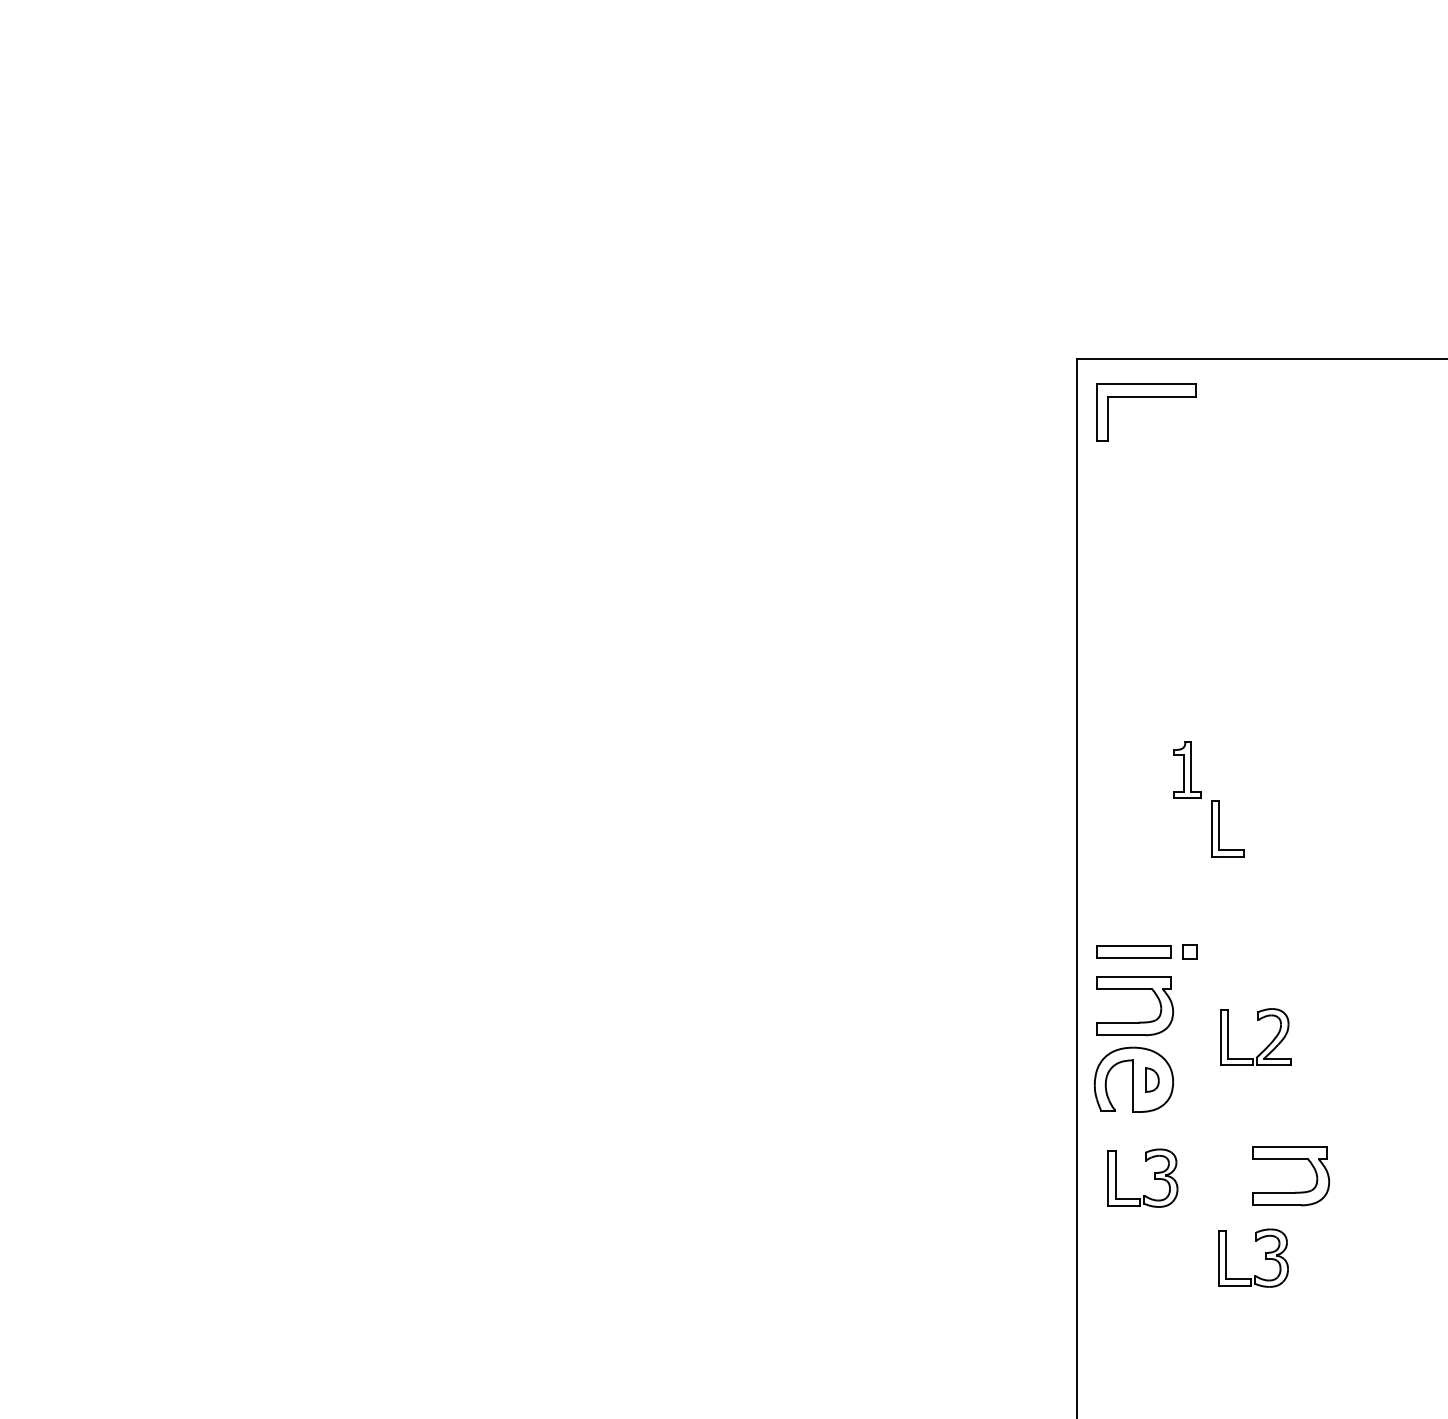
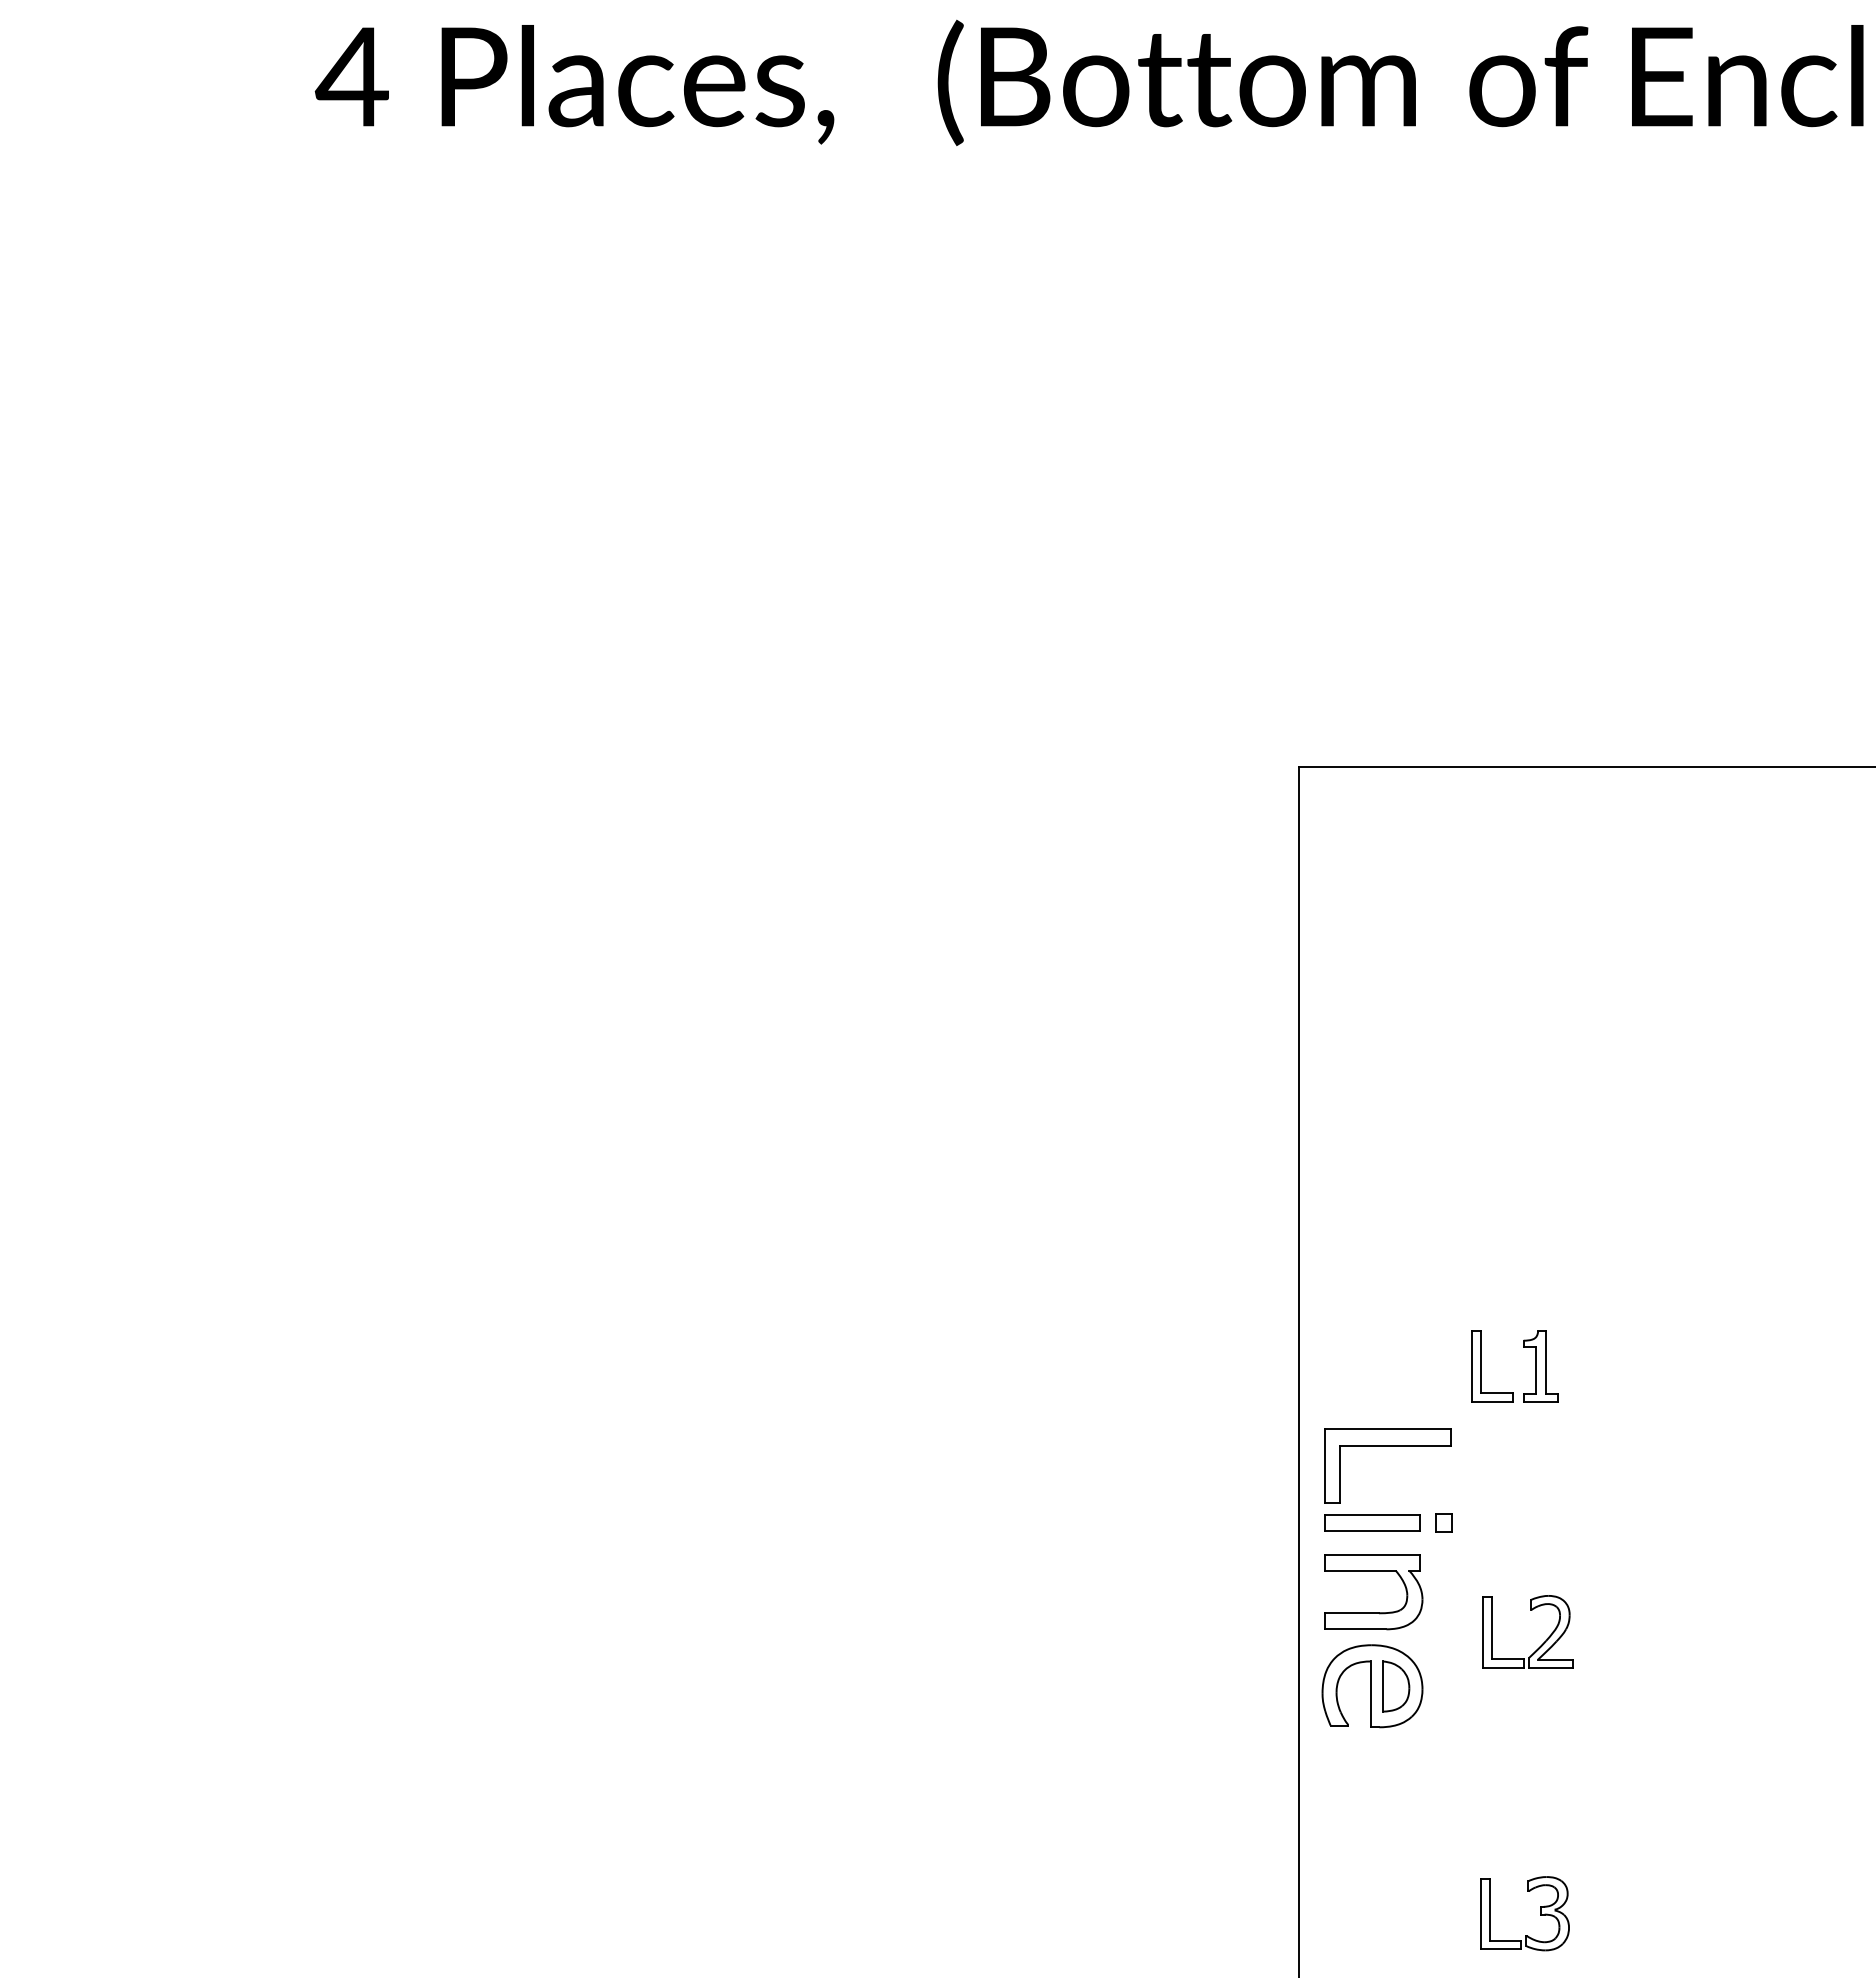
part: (1145, 397) -> (1387, 1446), moved
part: (1187, 770) -> (1540, 1366), moved
part: (1152, 1080) -> (1396, 1686), size x1.67
part: (1155, 1178) -> (1399, 1811), removed
part: (1290, 1192) -> (1572, 1829), removed

